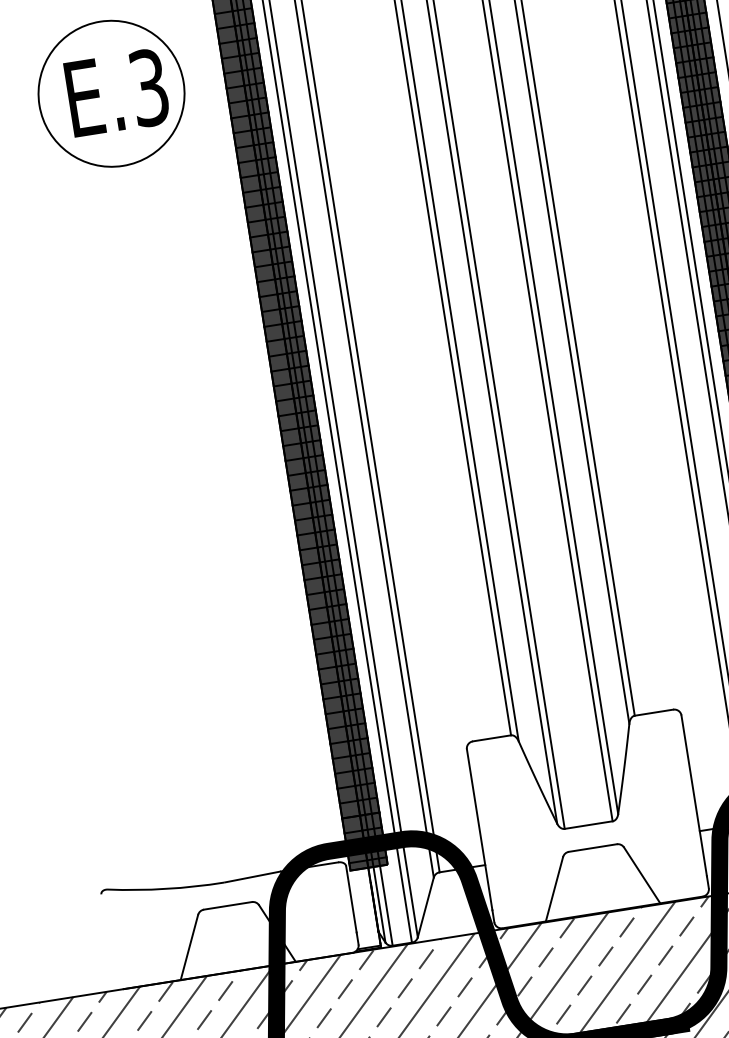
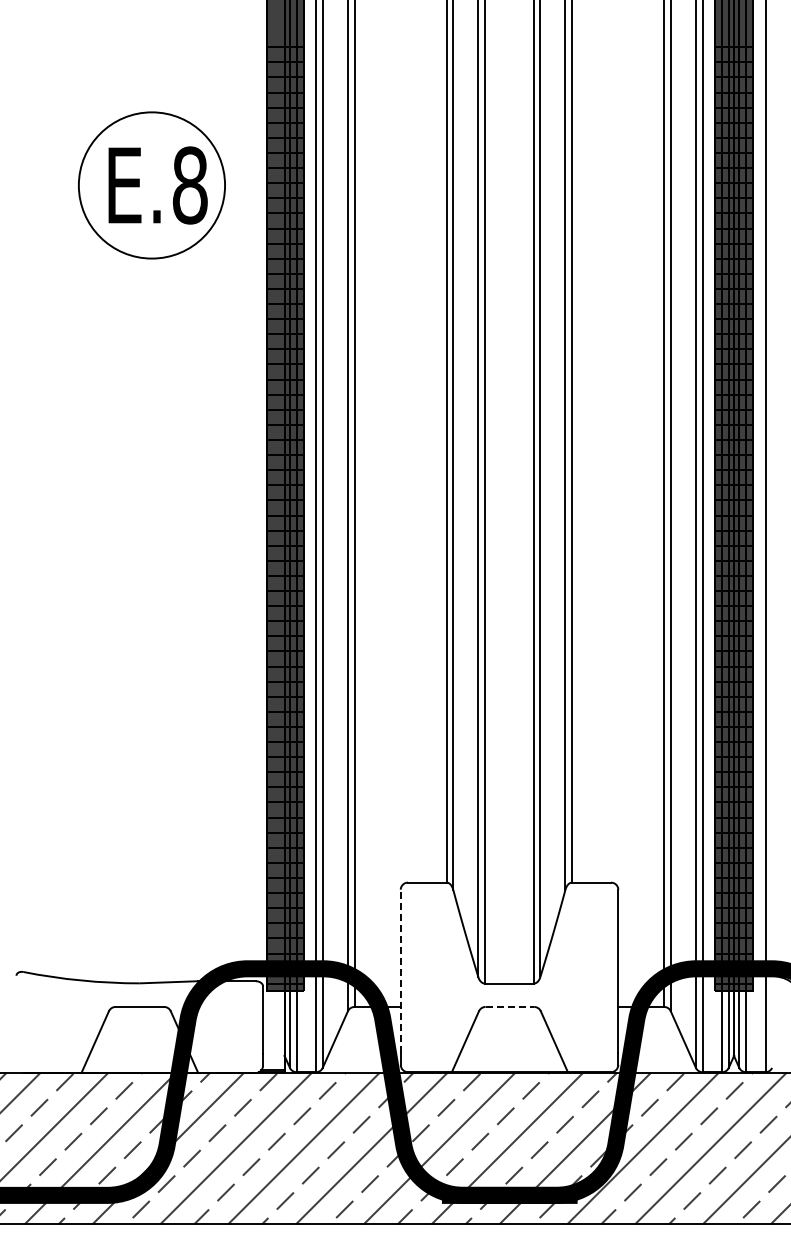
text: (148, 87) -> (189, 185), E.3 -> E.8
line: (479, 830) -> (400, 971), solid -> dashed
line: (593, 847) -> (510, 1006), solid -> dashed

